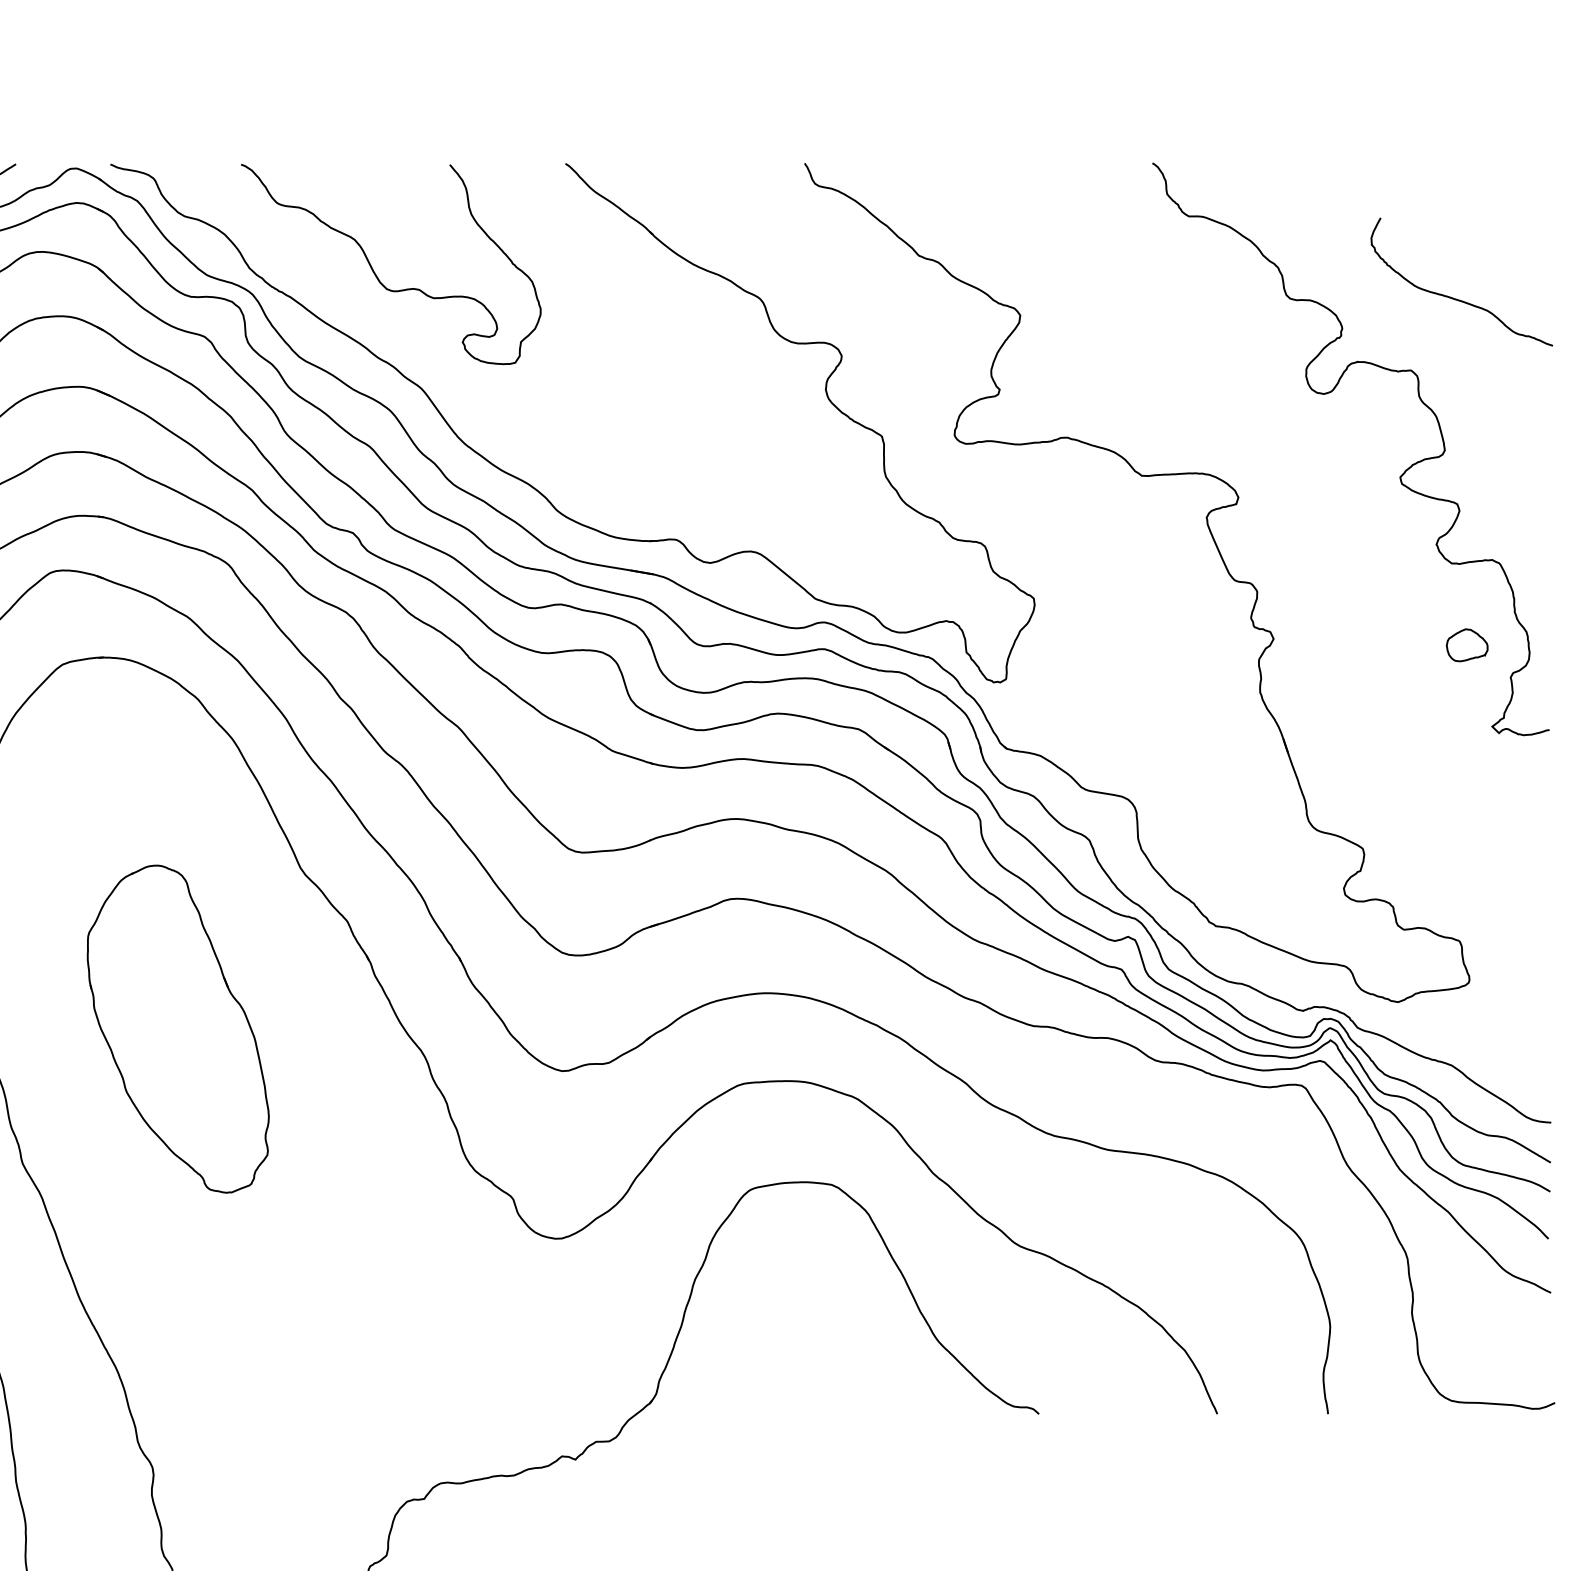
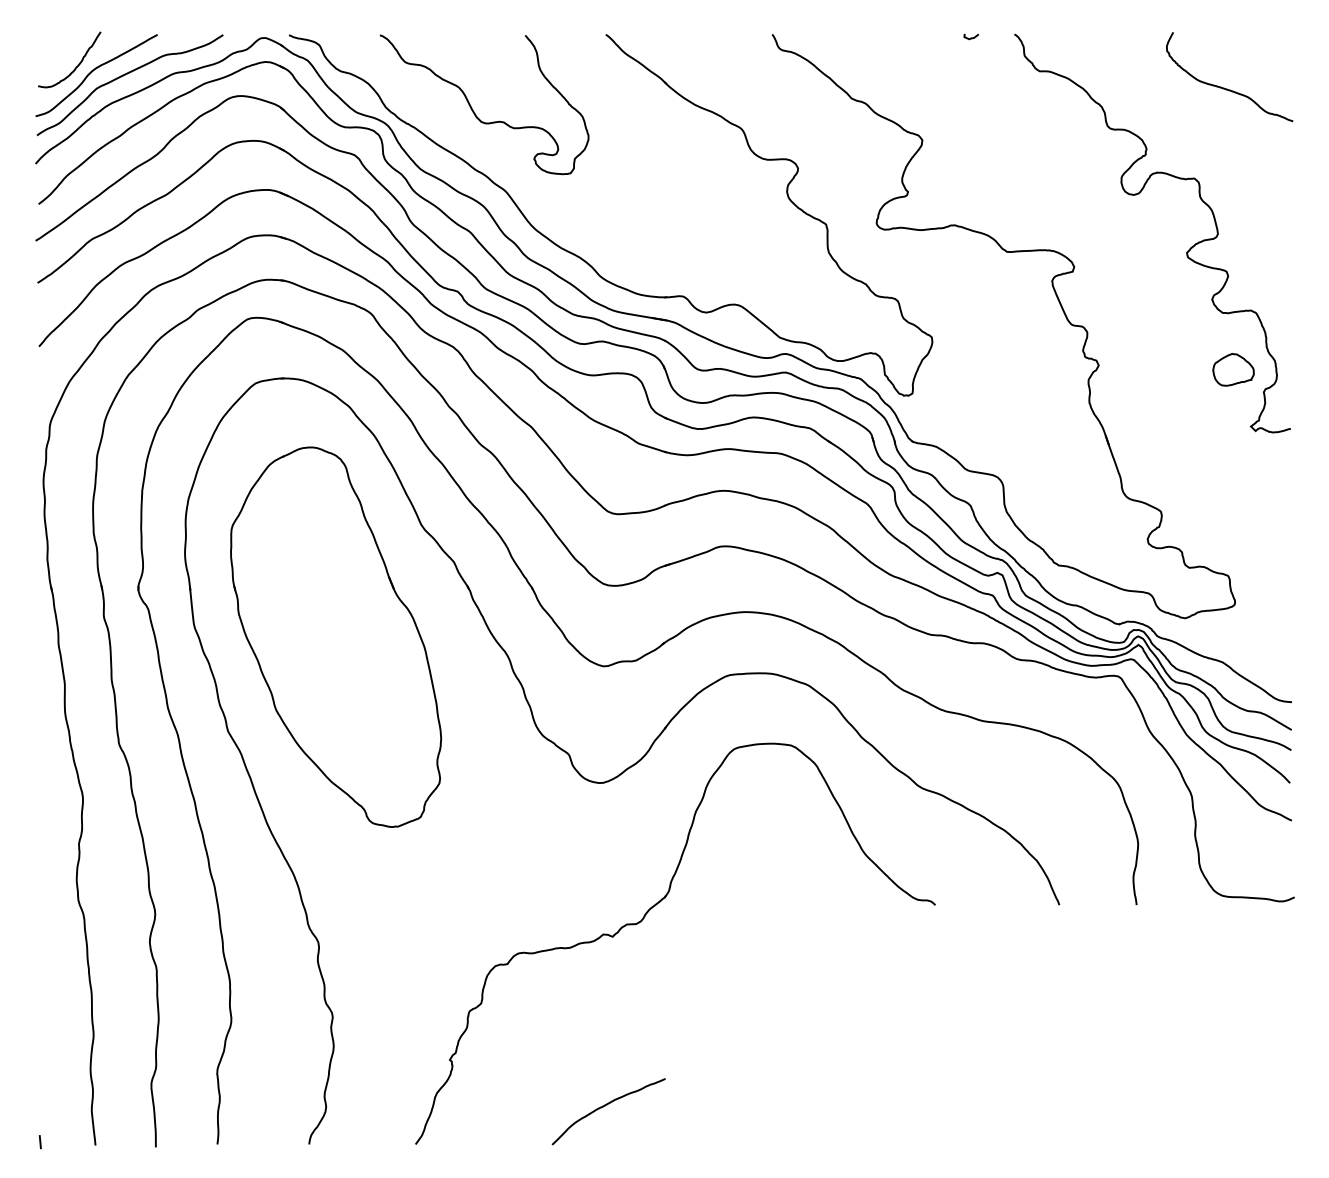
curve: (1089, 167) -> (970, 37), added
curve: (1454, 297) -> (1224, 87), moved
part: (1467, 644) -> (1233, 369), size x1.43
part: (178, 1028) -> (336, 636), size x1.67

